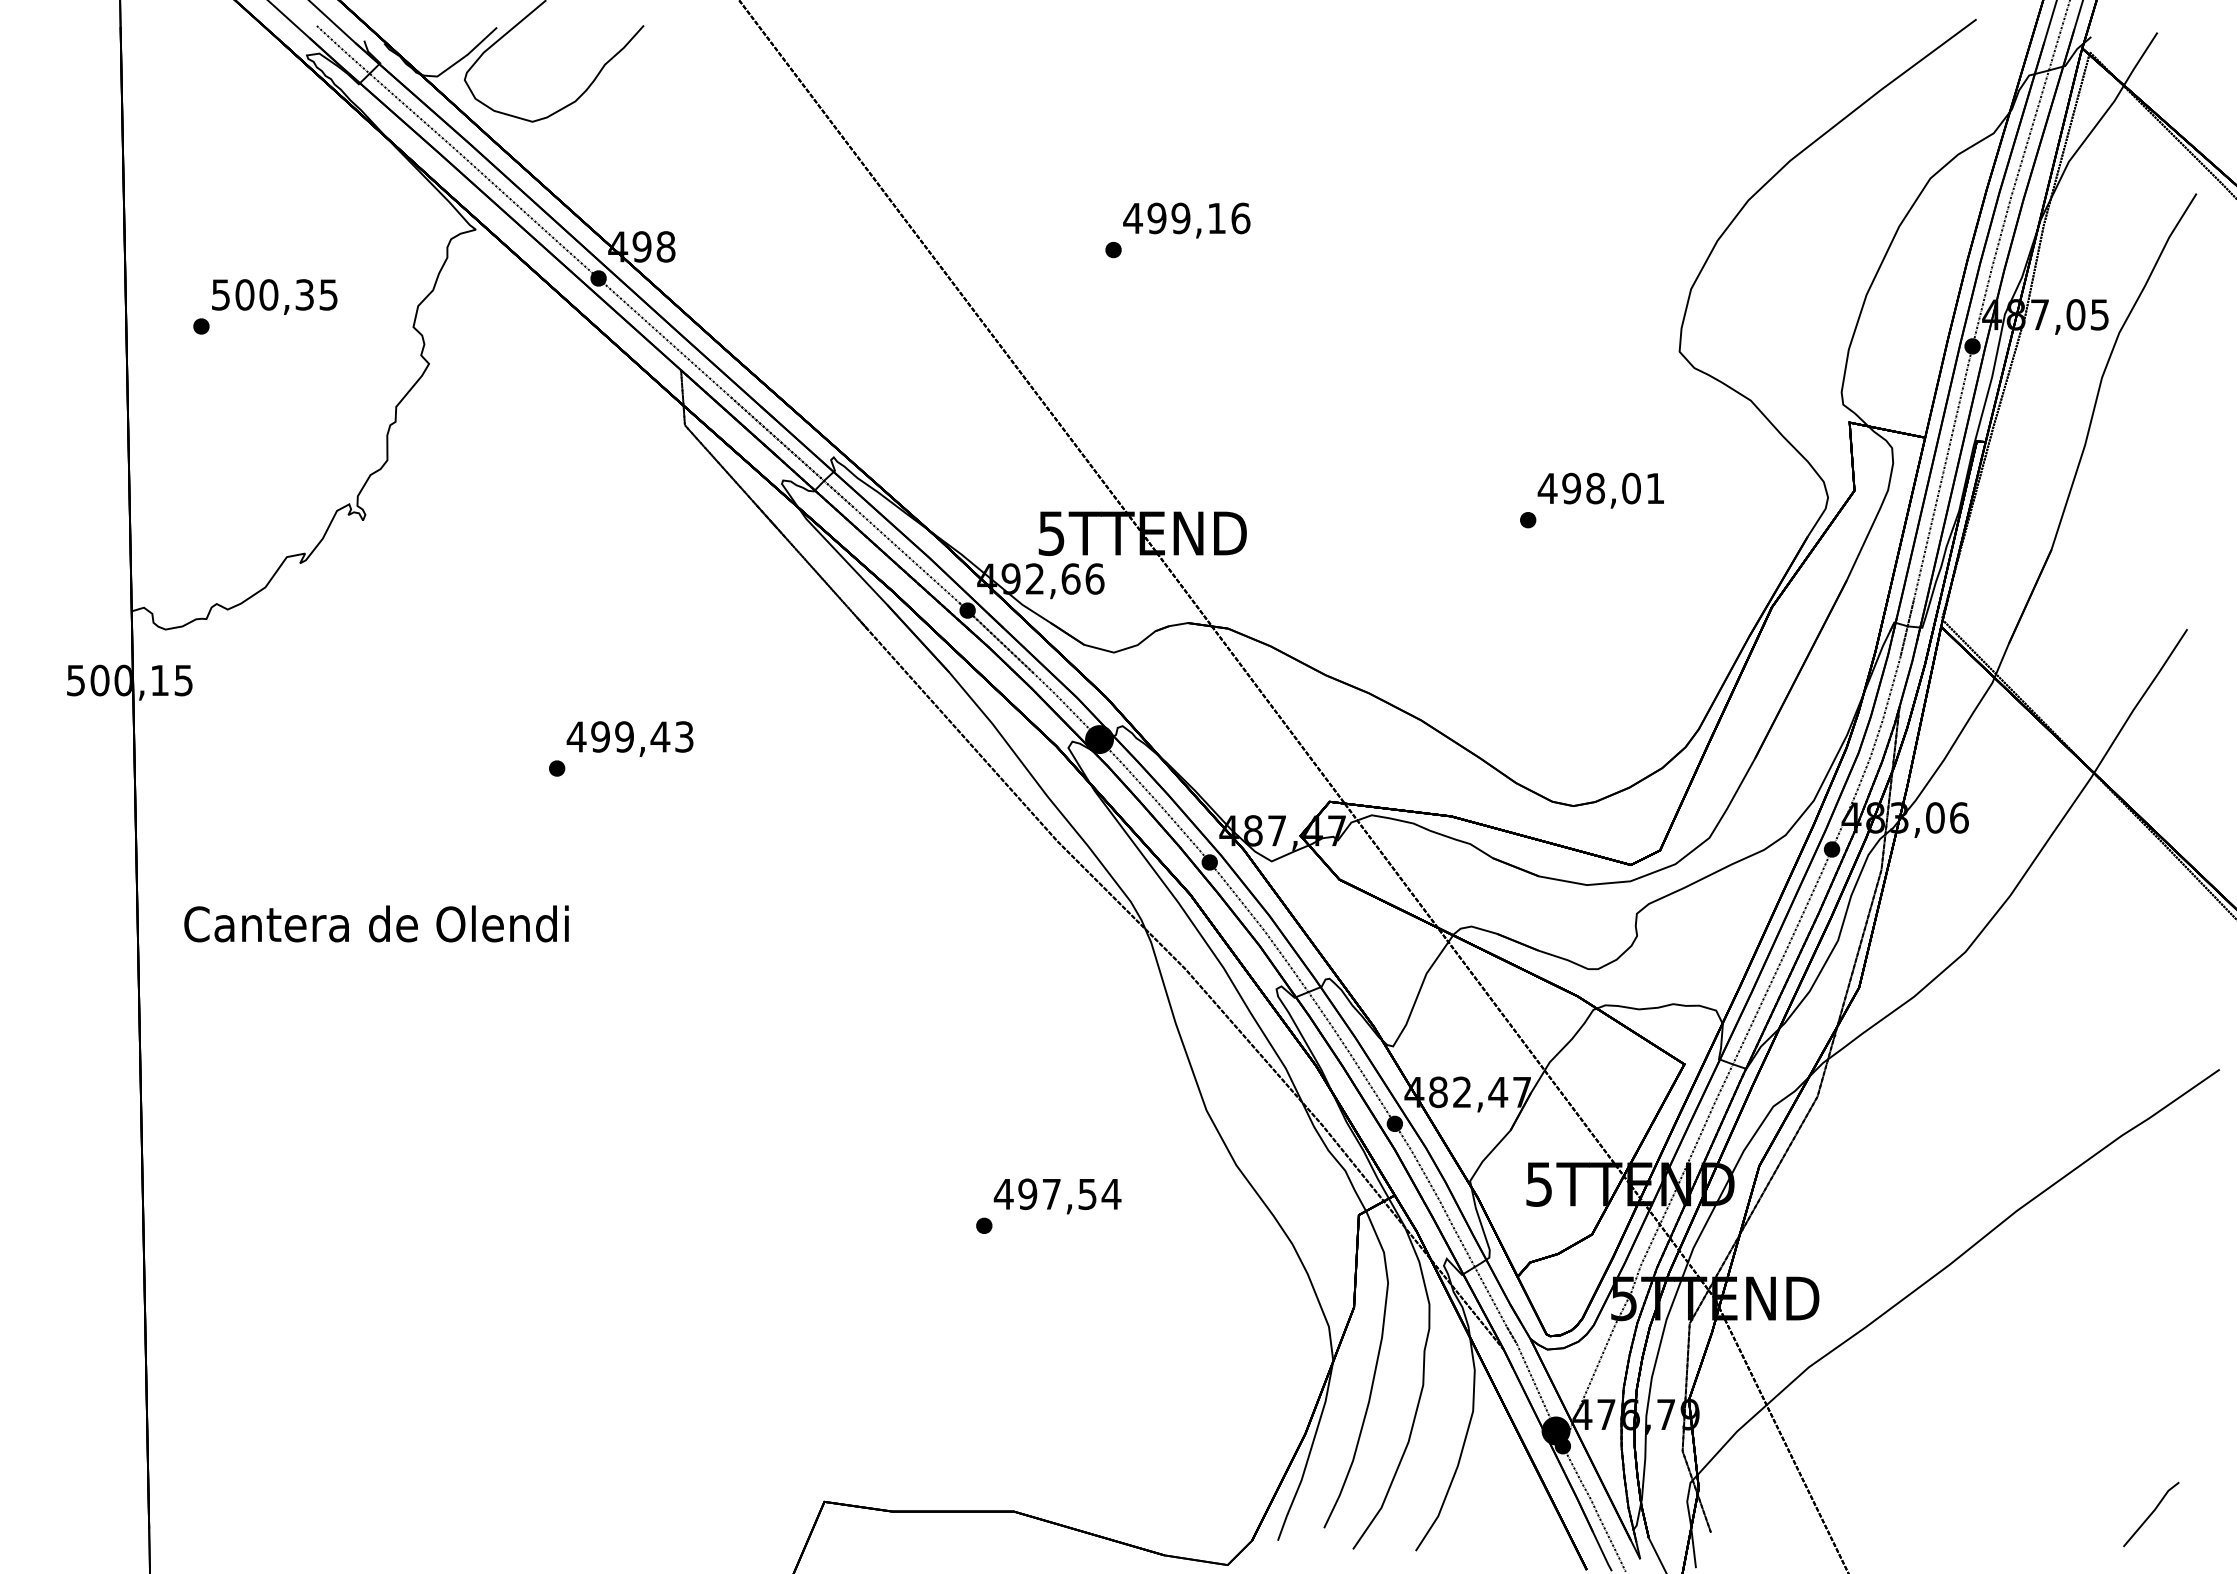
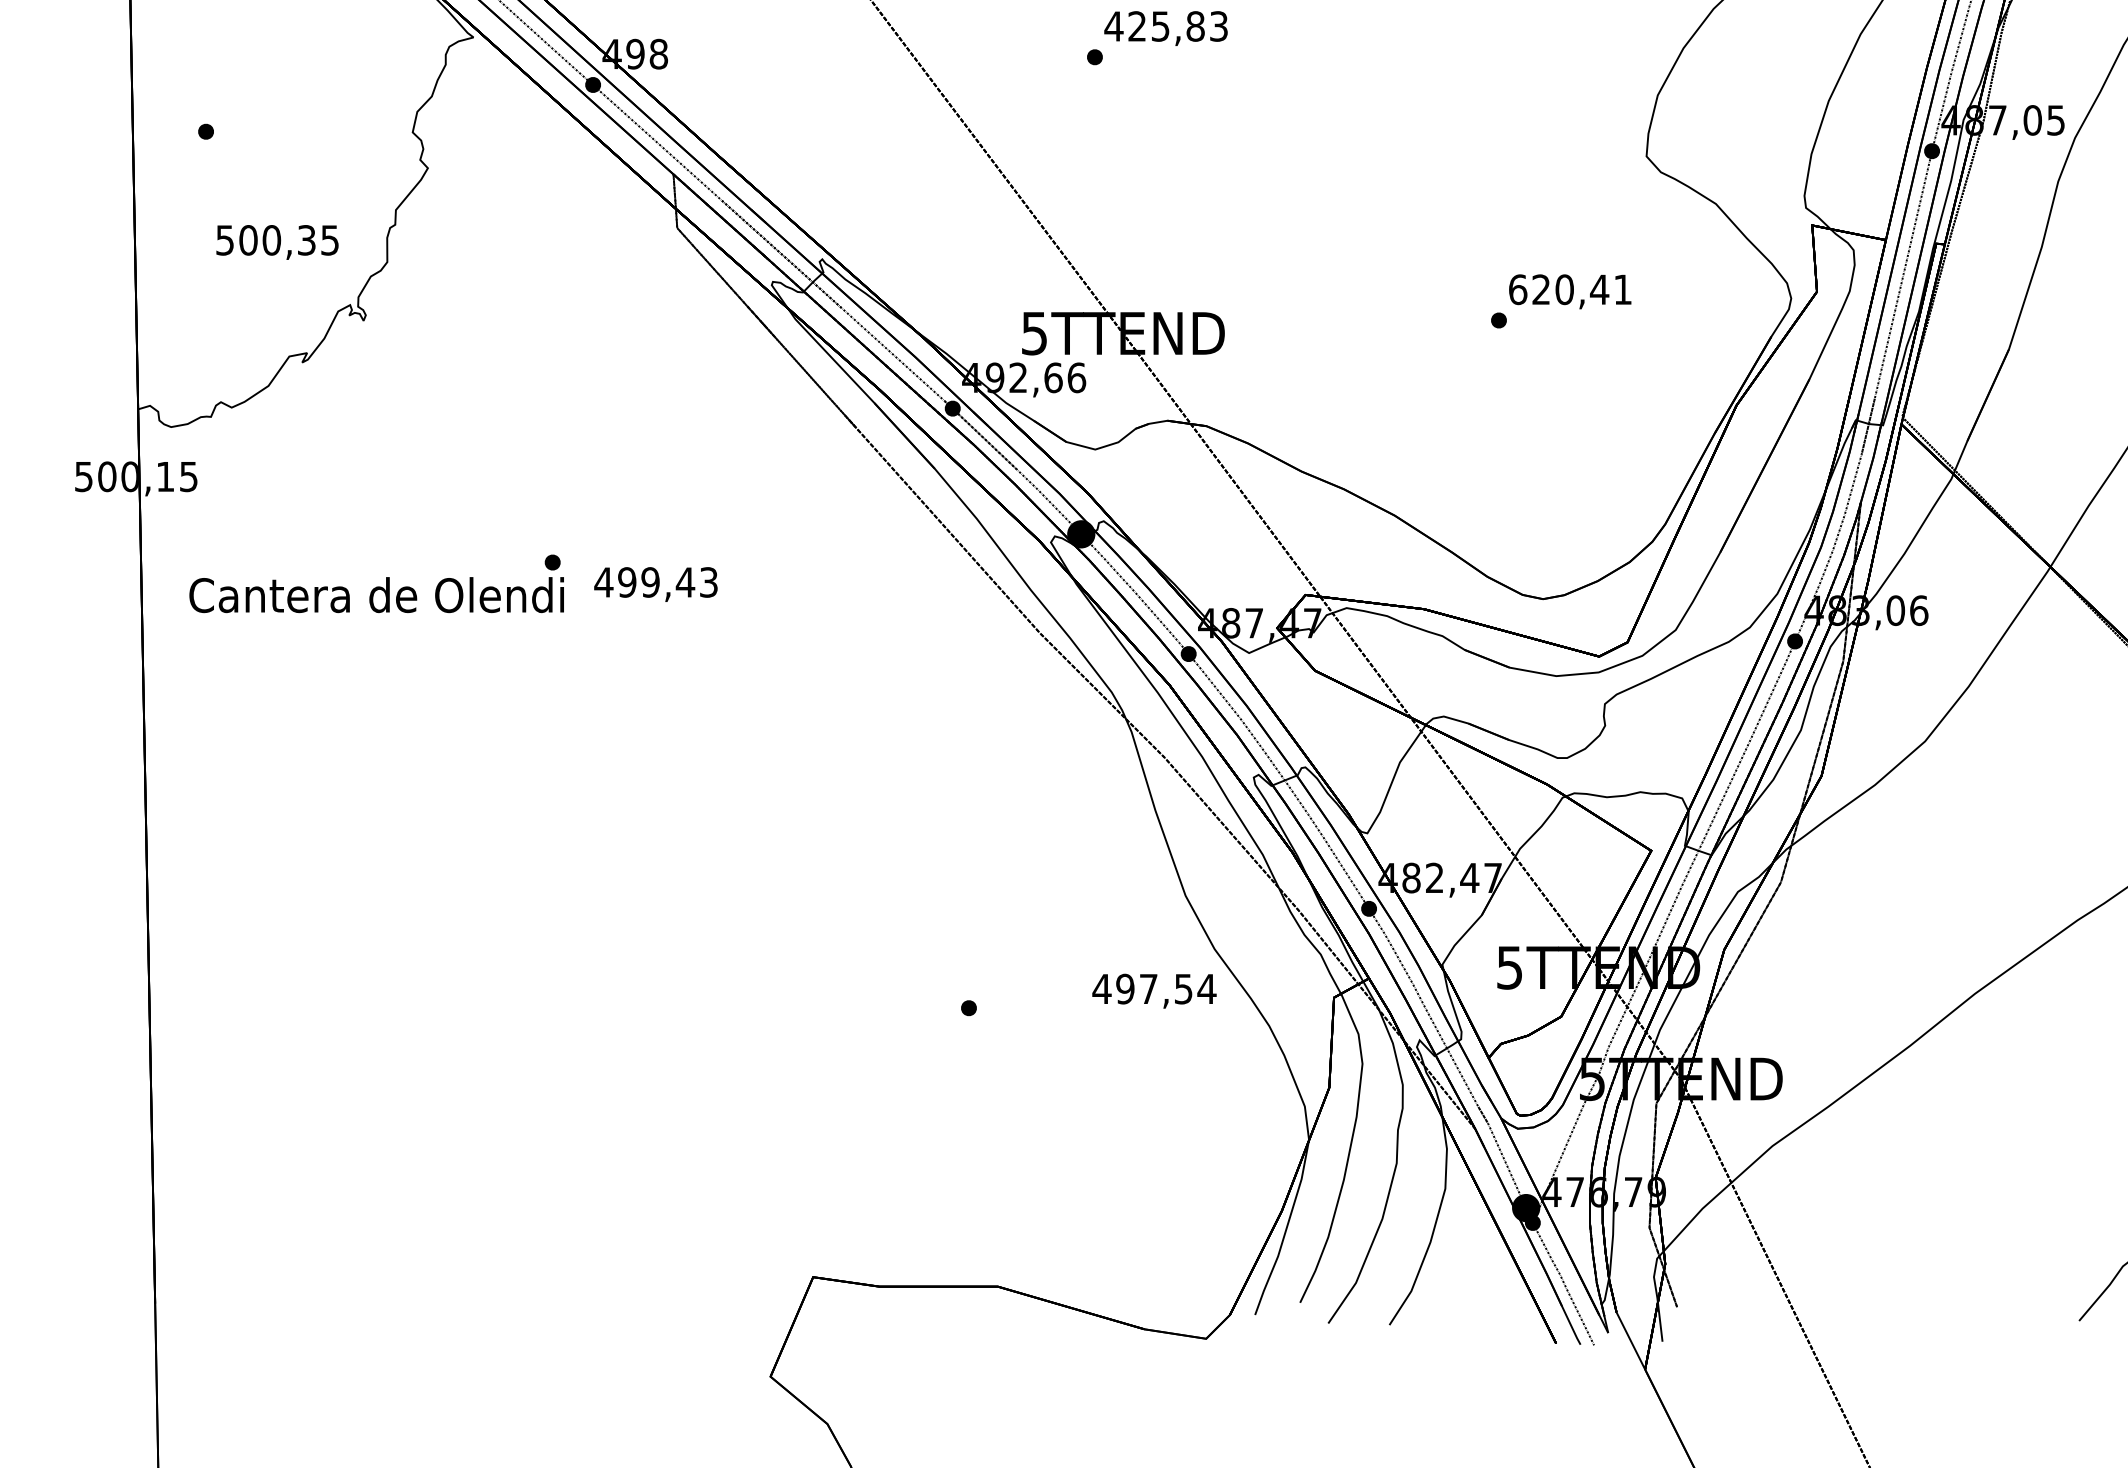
text: (1198, 218) -> (1177, 26), 499,16 -> 425,83
text: (274, 296) -> (277, 241), moved
text: (1589, 488) -> (1558, 289), 498,01 -> 620,41
text: (629, 738) -> (655, 583), moved
text: (376, 923) -> (376, 594), moved
text: (1057, 1196) -> (1154, 991), moved

